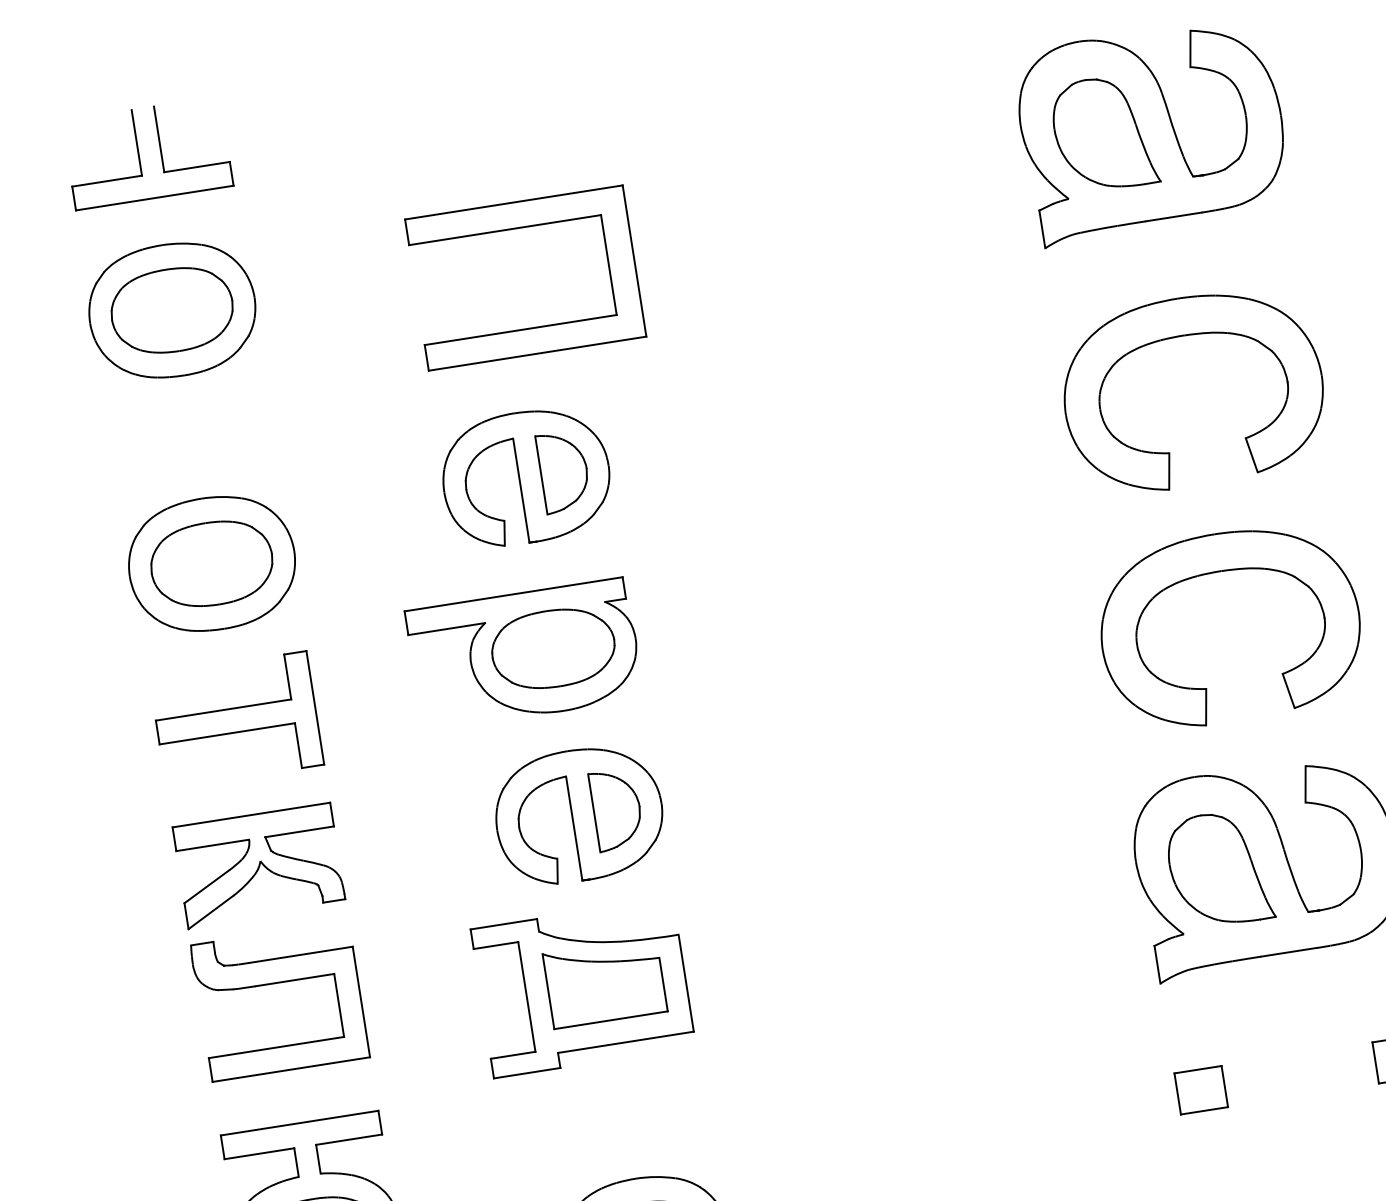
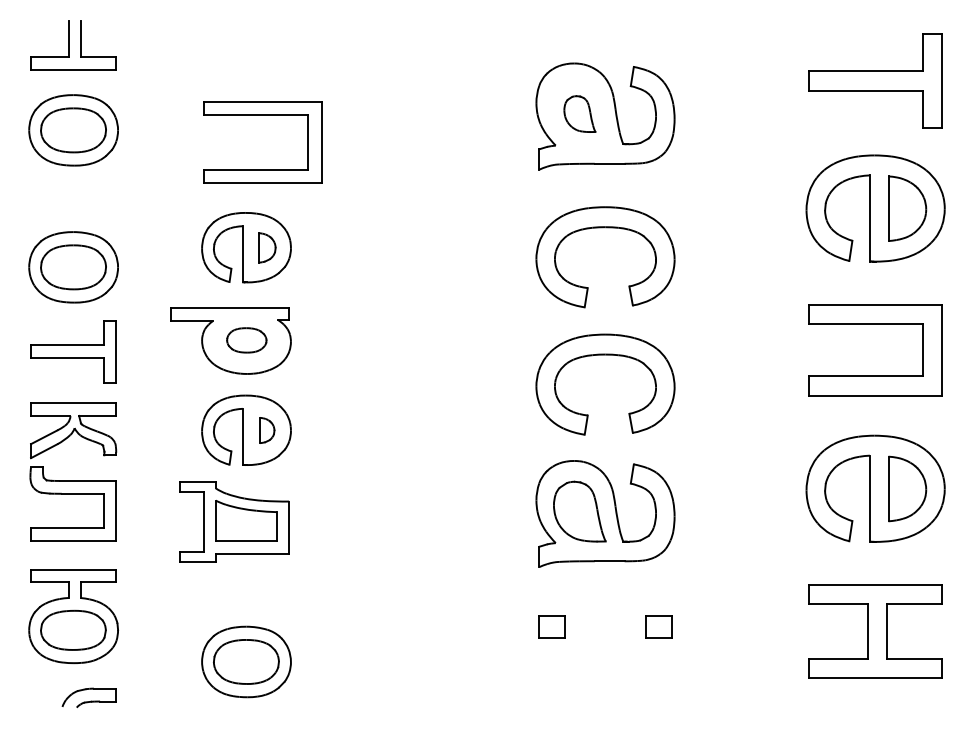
part: (1103, 132) -> (579, 113), size x0.6
part: (564, 470) -> (267, 247), size x0.7
part: (553, 649) -> (246, 340), size x0.6
part: (617, 809) -> (267, 430), size x0.6

